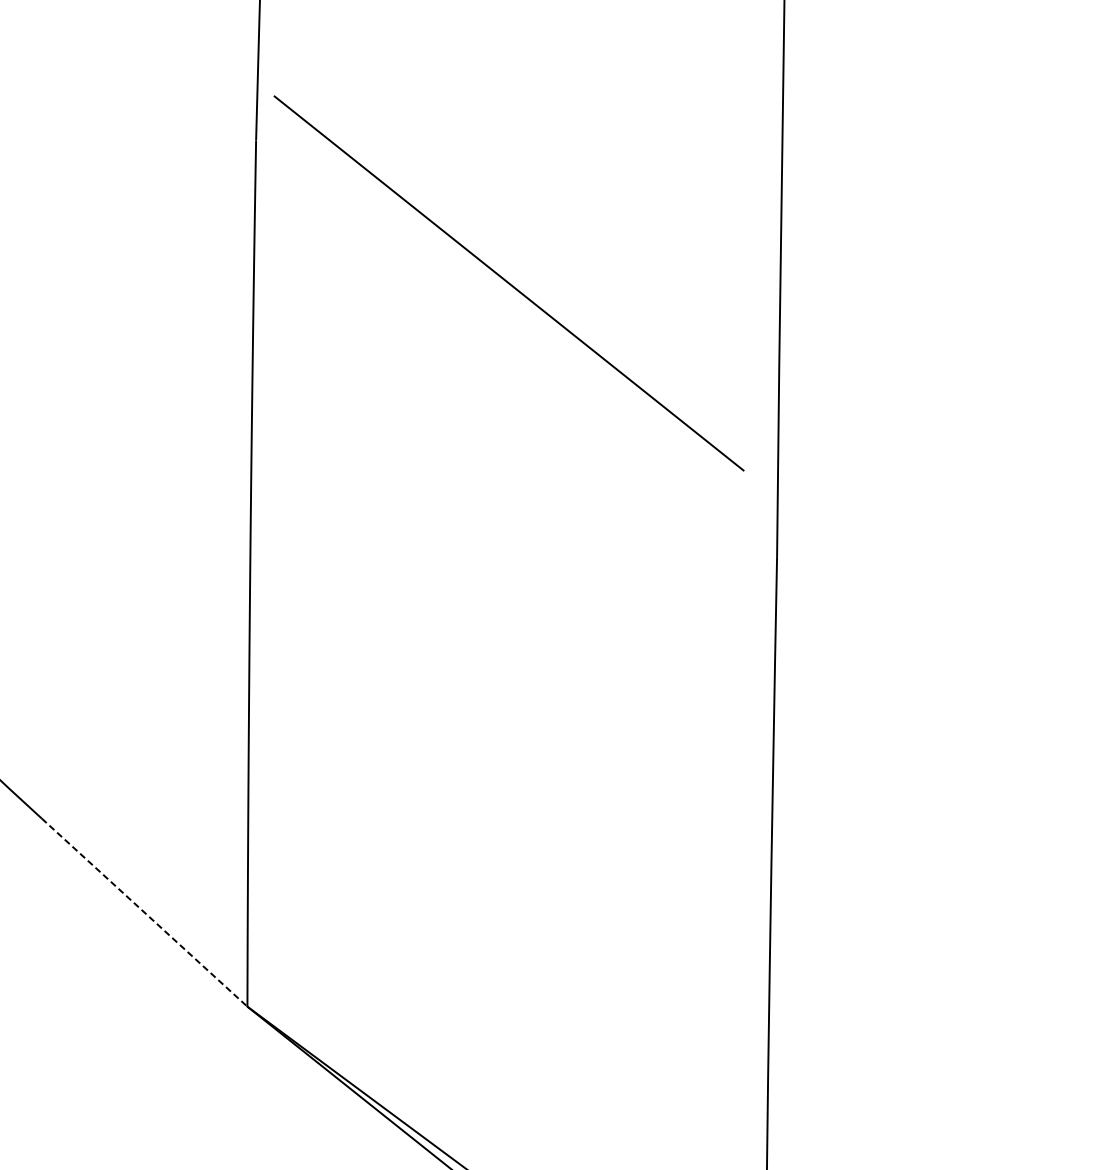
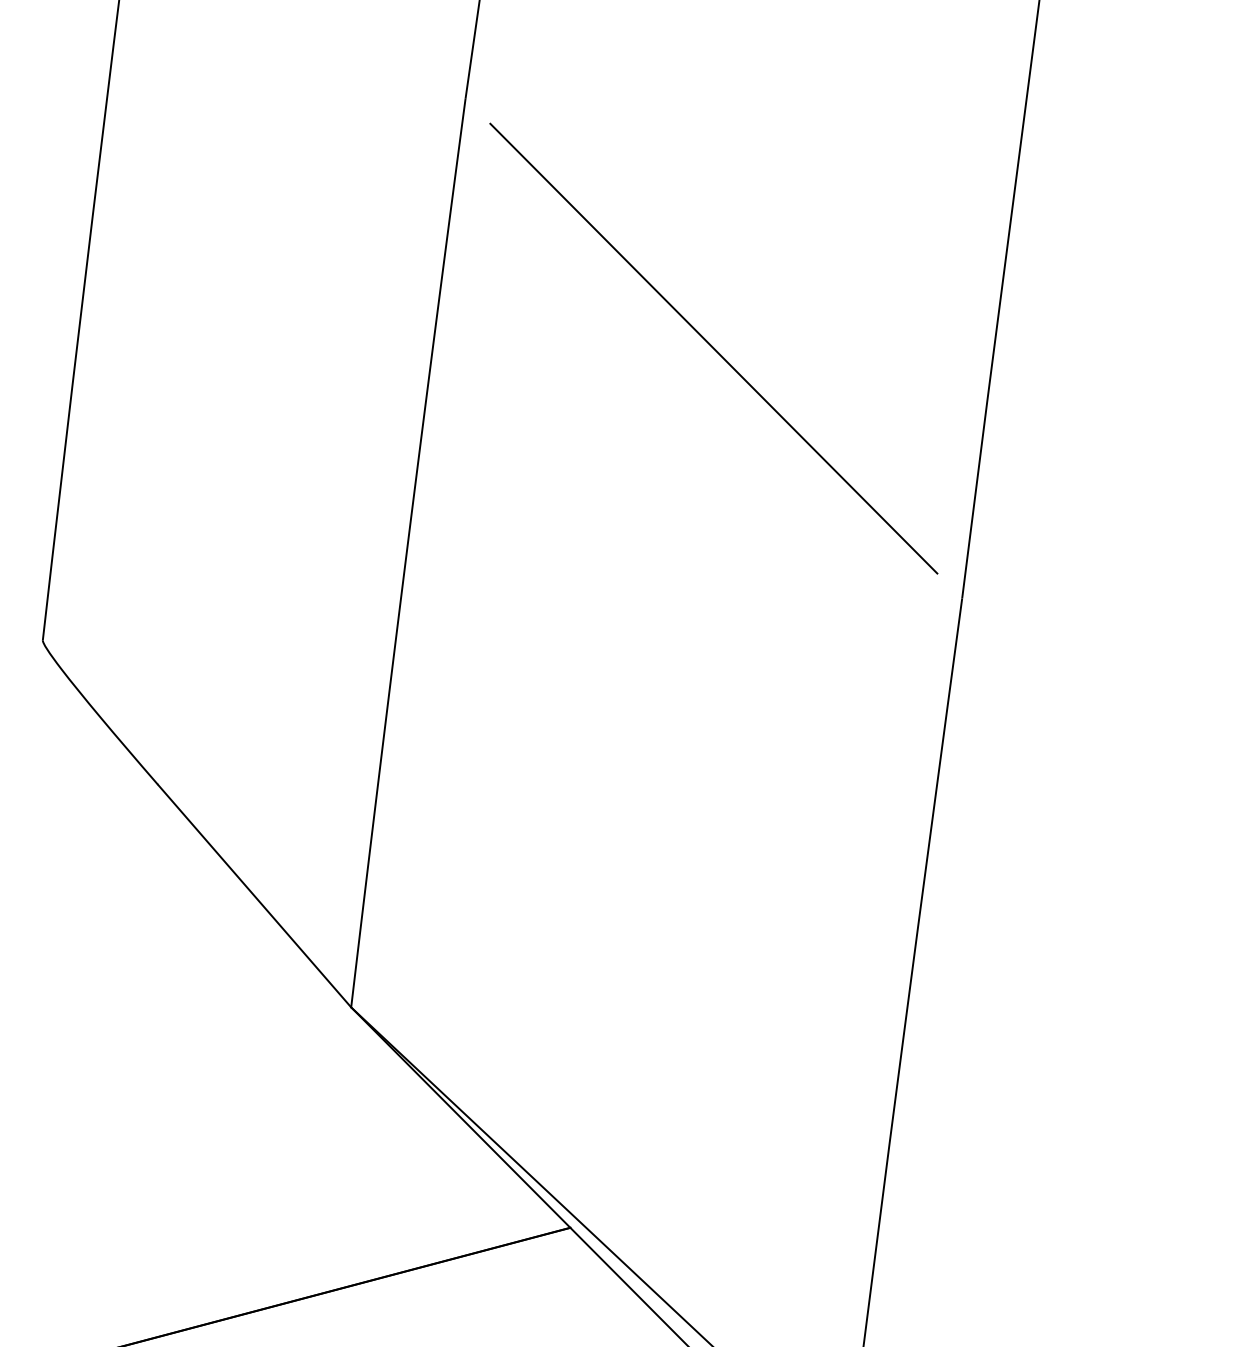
line: (508, 283) -> (713, 348), moved
line: (144, 913) -> (254, 896), dashed -> solid

